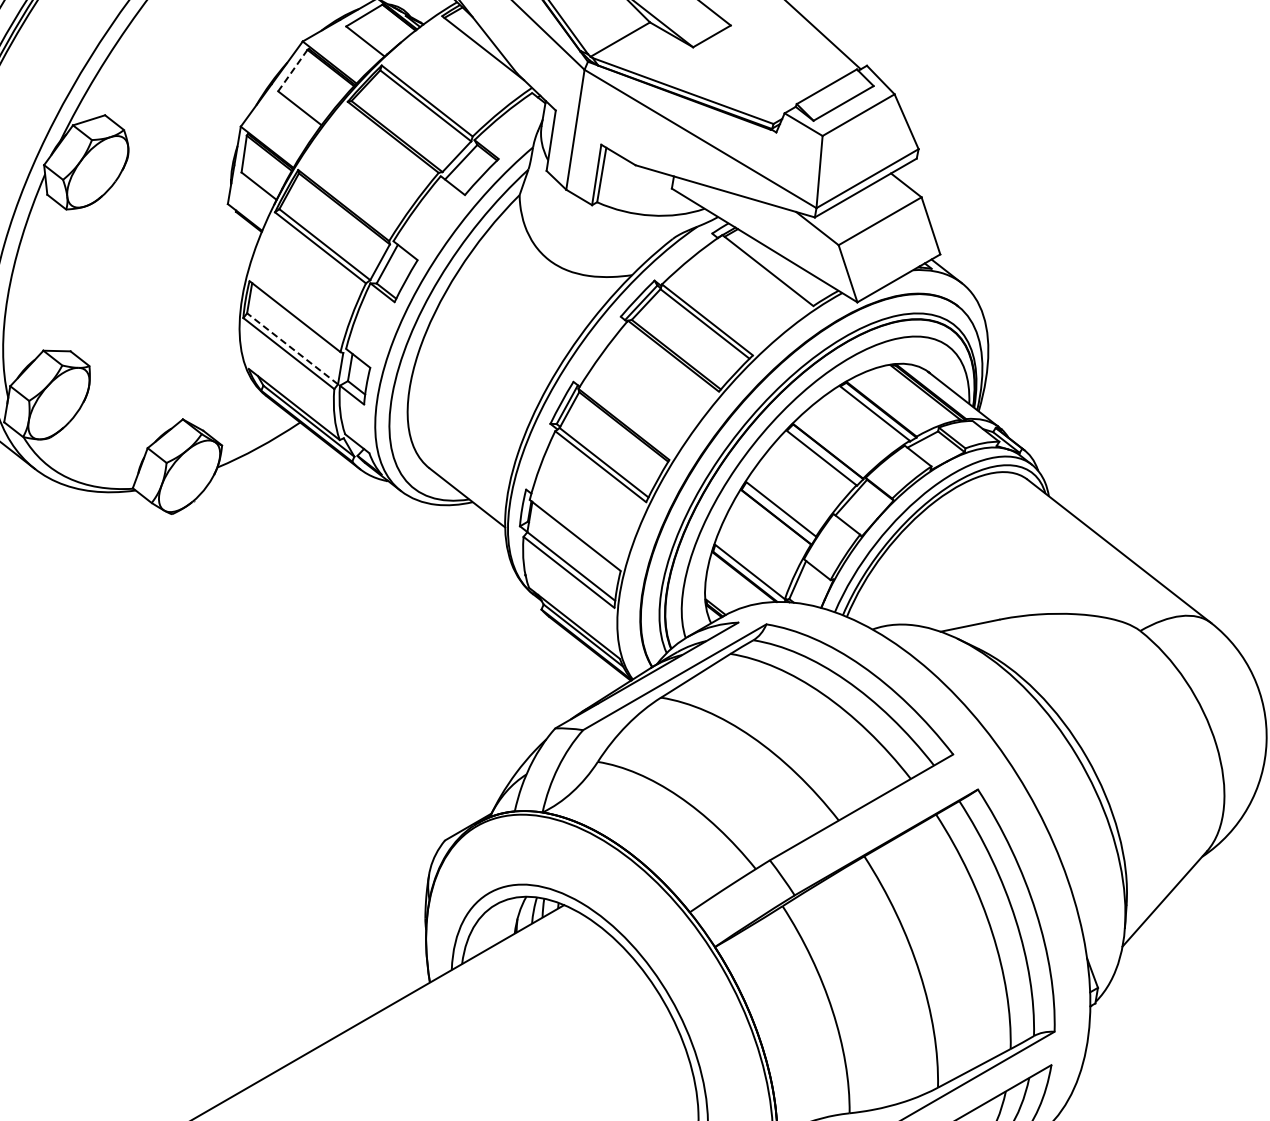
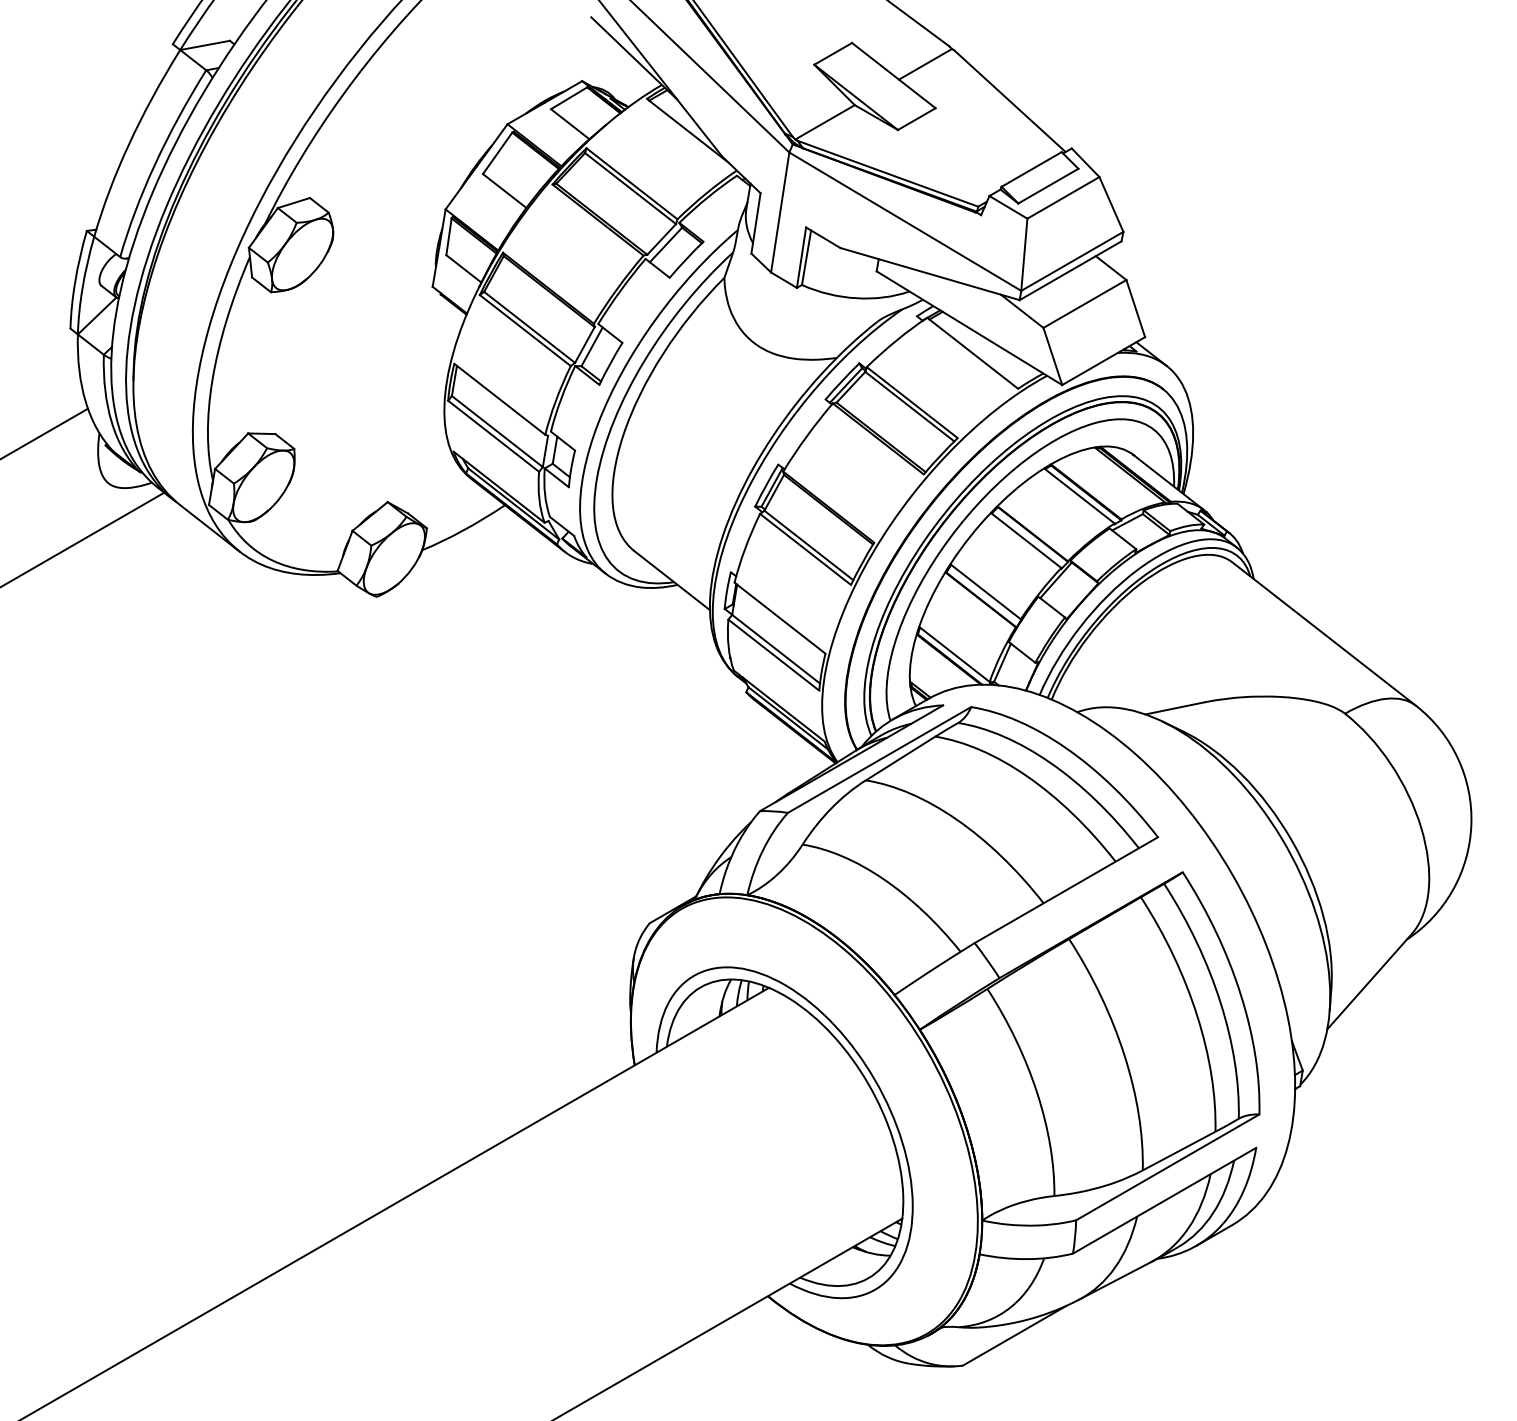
line: (292, 70) -> (497, 153), dashed -> solid
line: (292, 348) -> (497, 431), dashed -> solid

